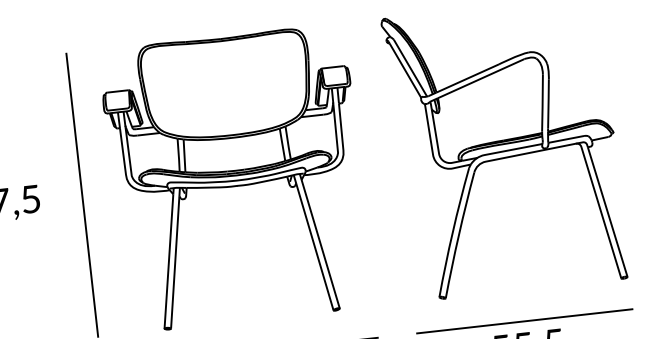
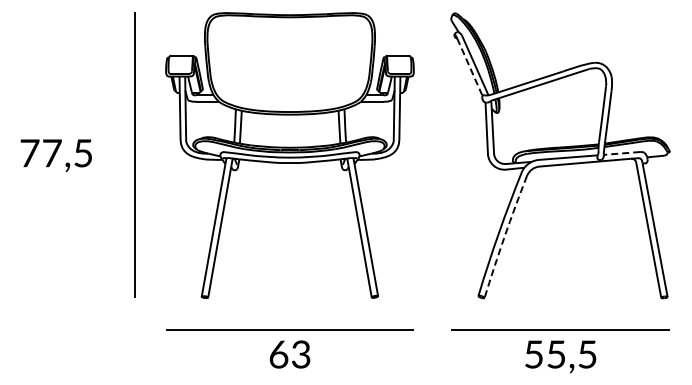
line: (406, 70) -> (470, 67), solid -> dashed
line: (565, 139) -> (621, 153), solid -> dashed
arc: (458, 235) -> (504, 236), solid -> dashed

